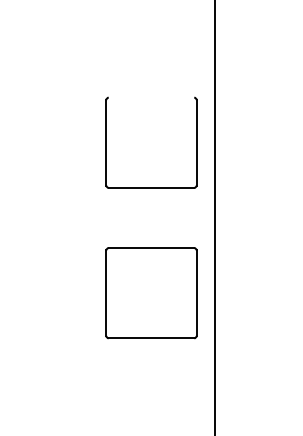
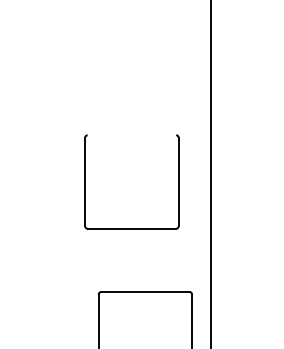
part: (106, 142) -> (85, 181), moved

